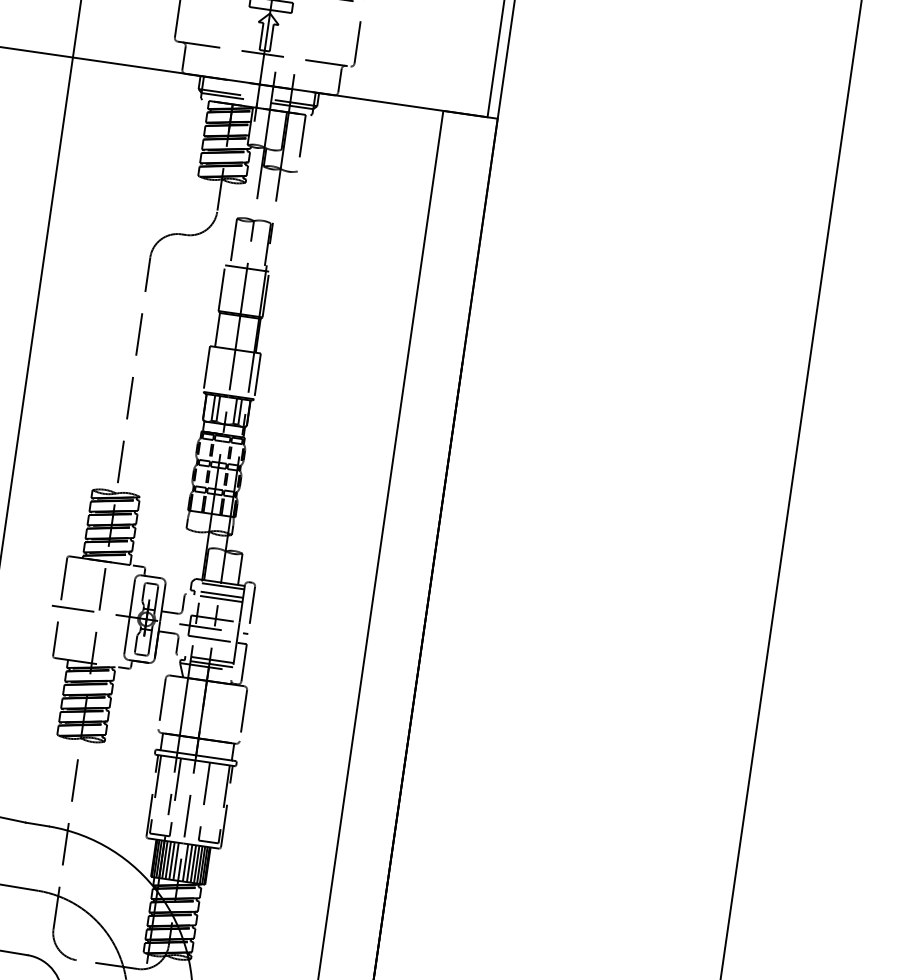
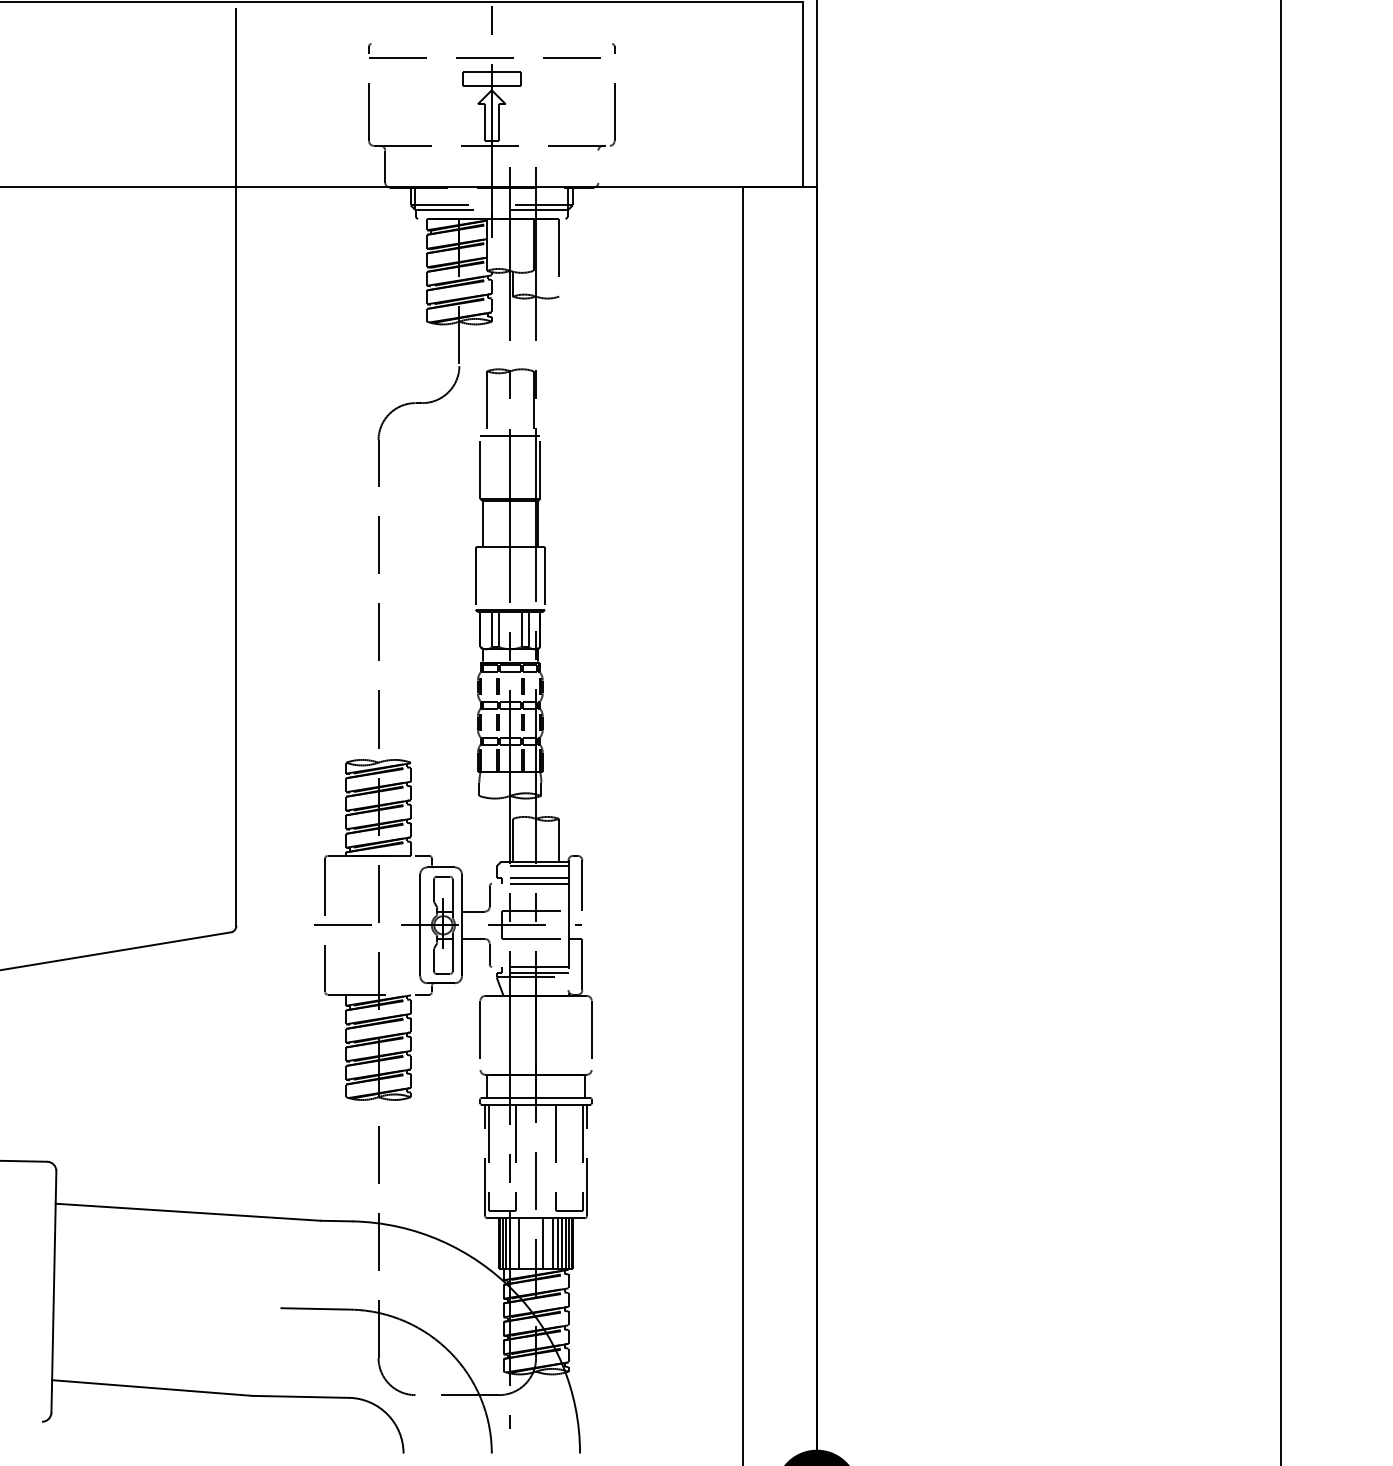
line: (340, 80) -> (598, 166), removed
line: (165, 859) -> (514, 1243), removed
line: (172, 860) -> (524, 1243), removed
line: (176, 861) -> (529, 1243), removed
line: (189, 863) -> (548, 1243), removed

